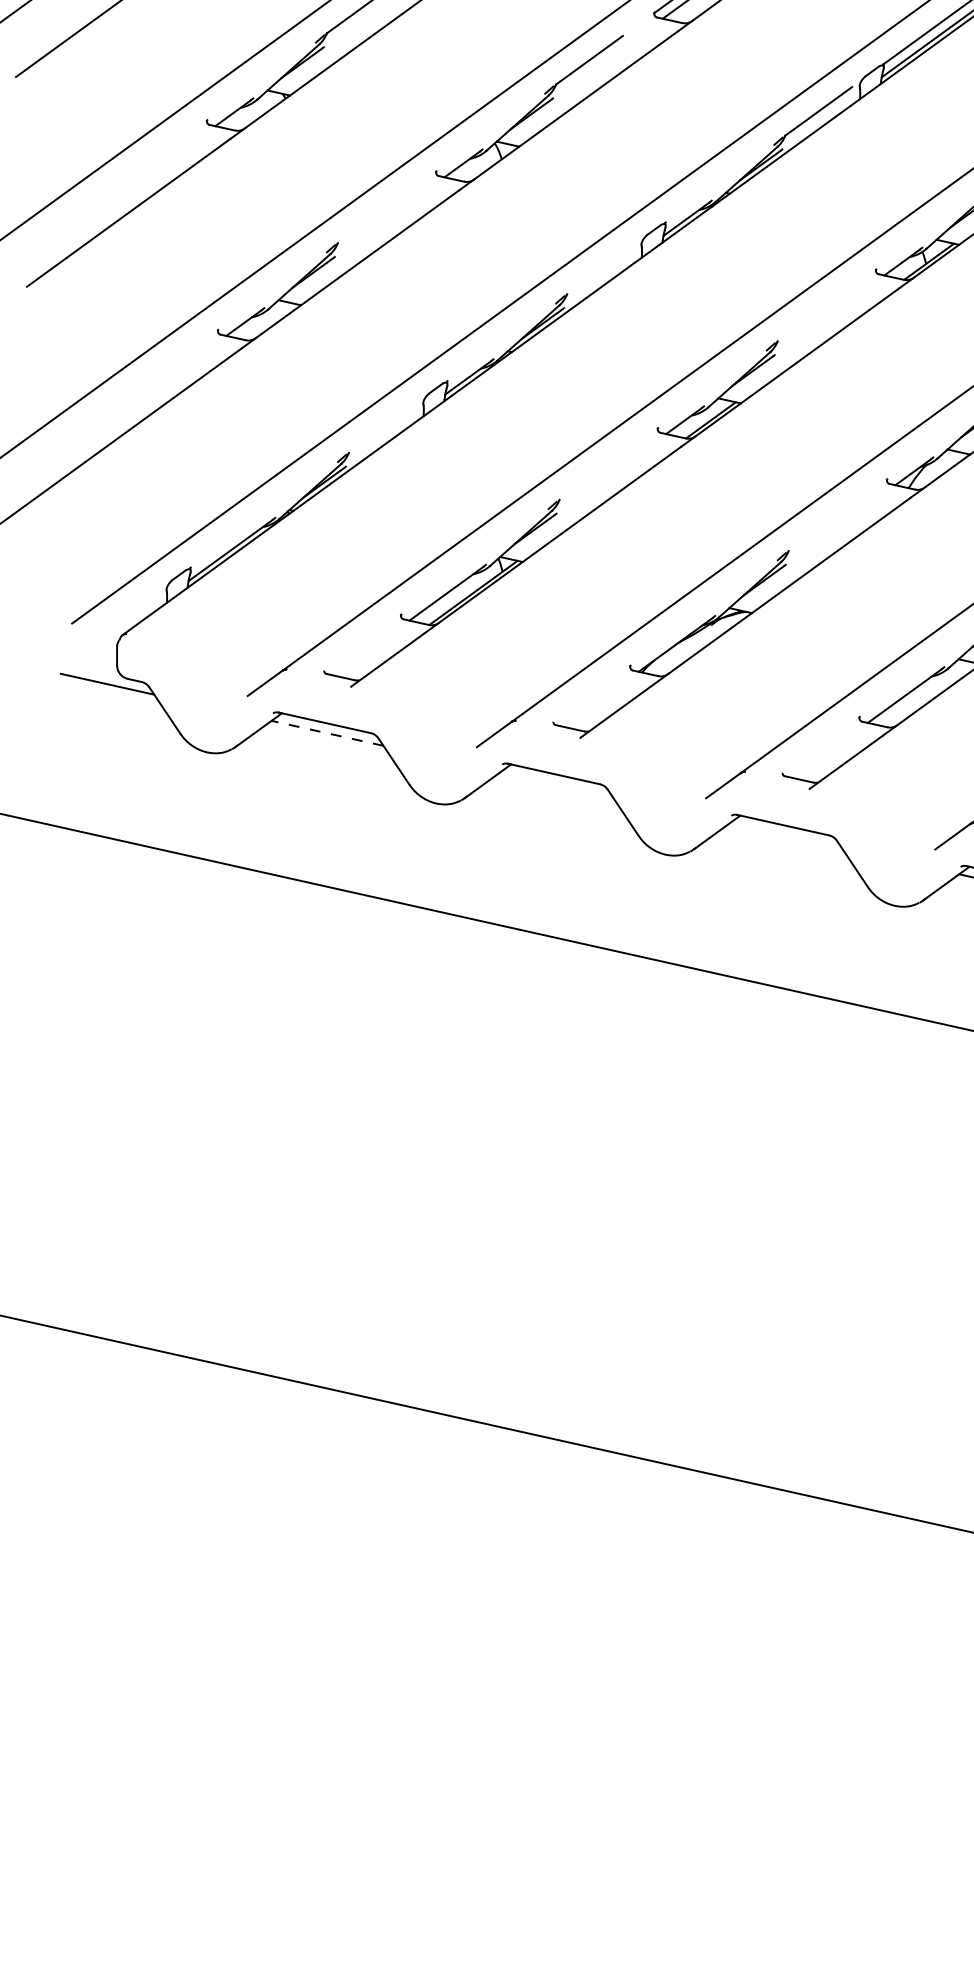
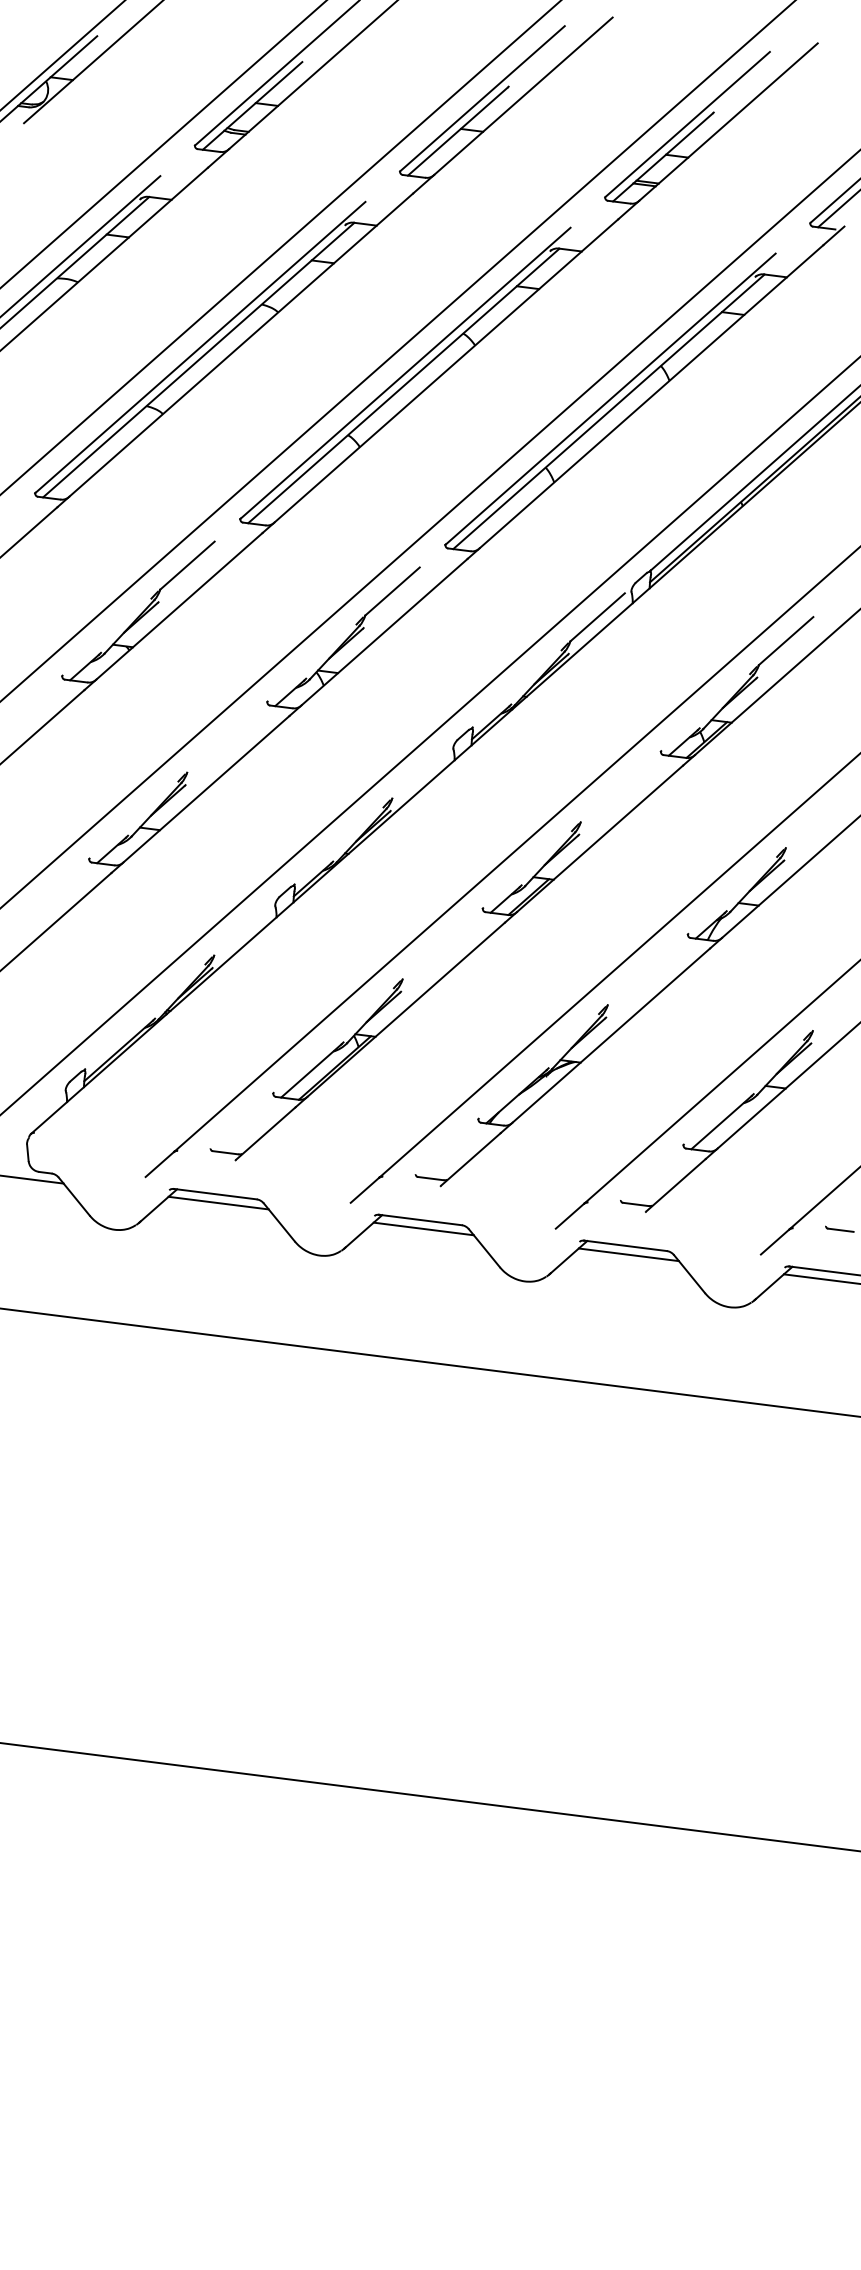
line: (327, 733) -> (218, 1203), dashed -> solid
line: (556, 783) -> (423, 1228), added
line: (785, 835) -> (628, 1254), added

